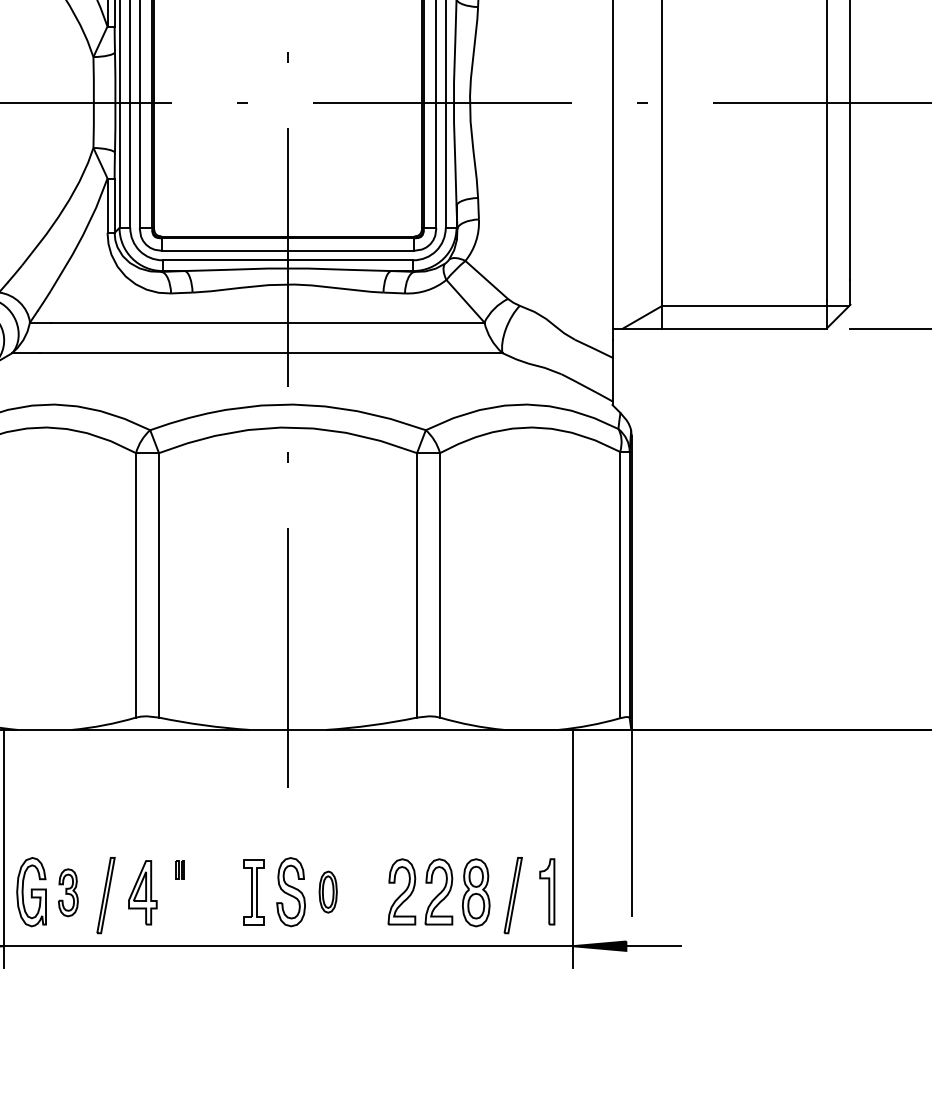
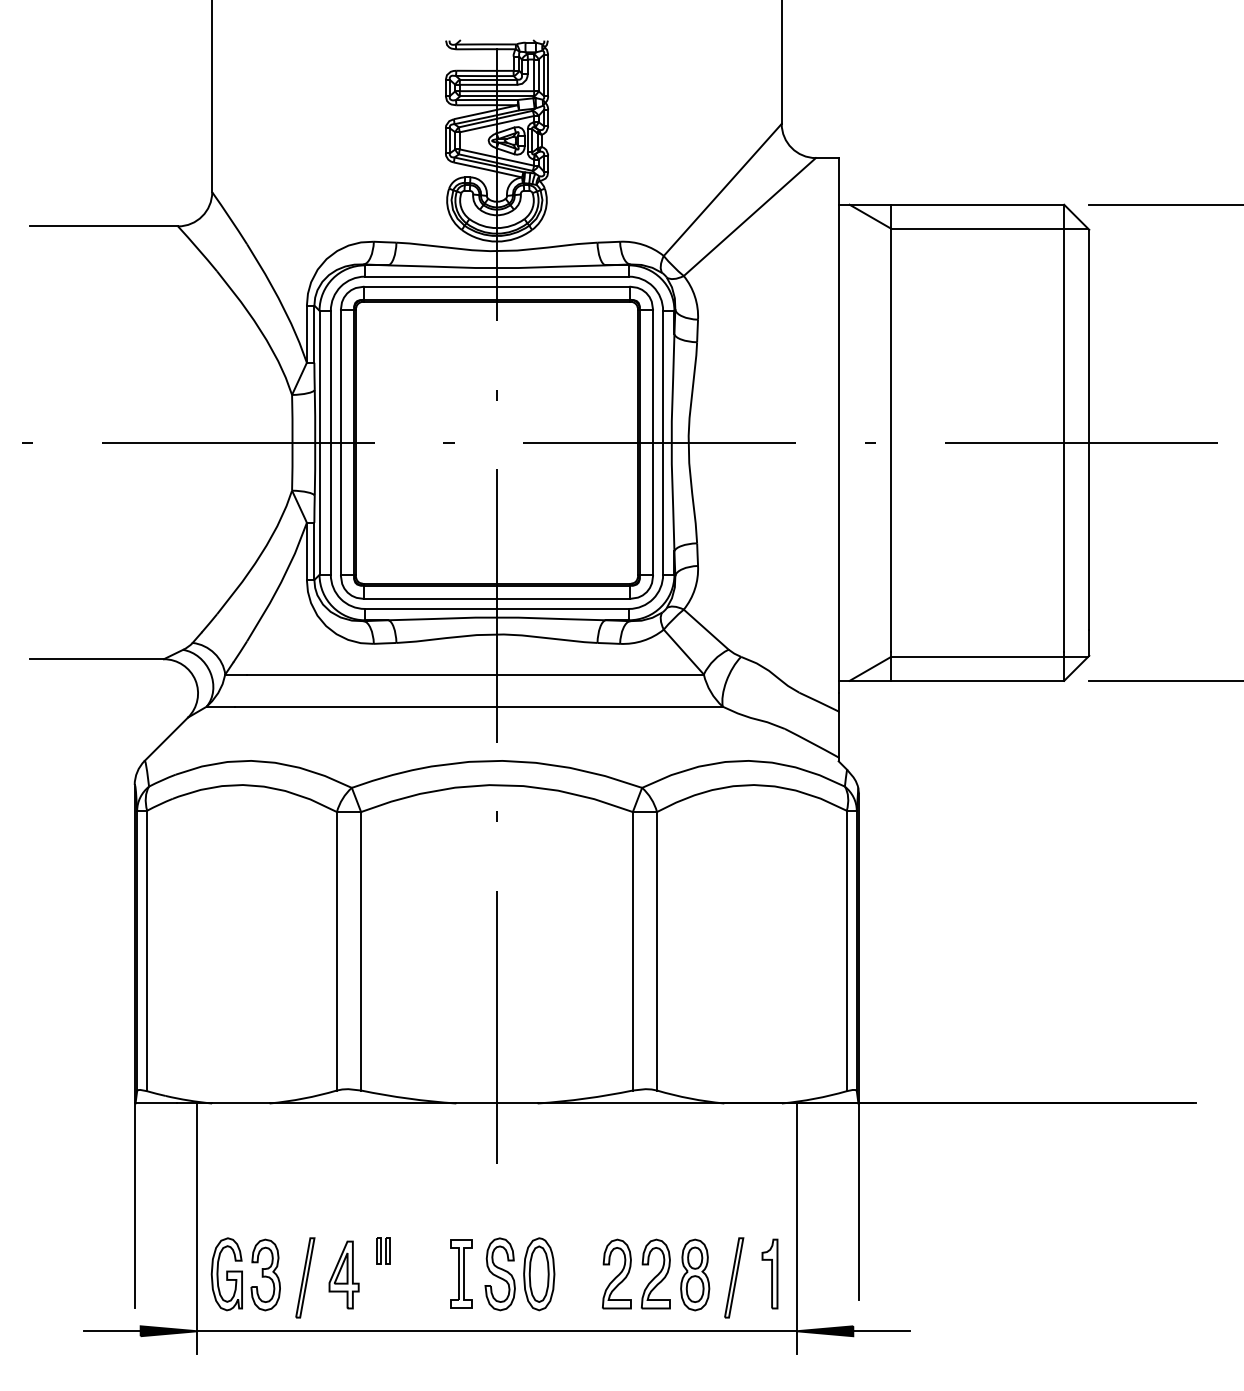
part: (180, 869) -> (383, 1250), size x1.43
part: (68, 892) -> (265, 1274), size x1.43
part: (328, 892) -> (539, 1274), size x1.67

